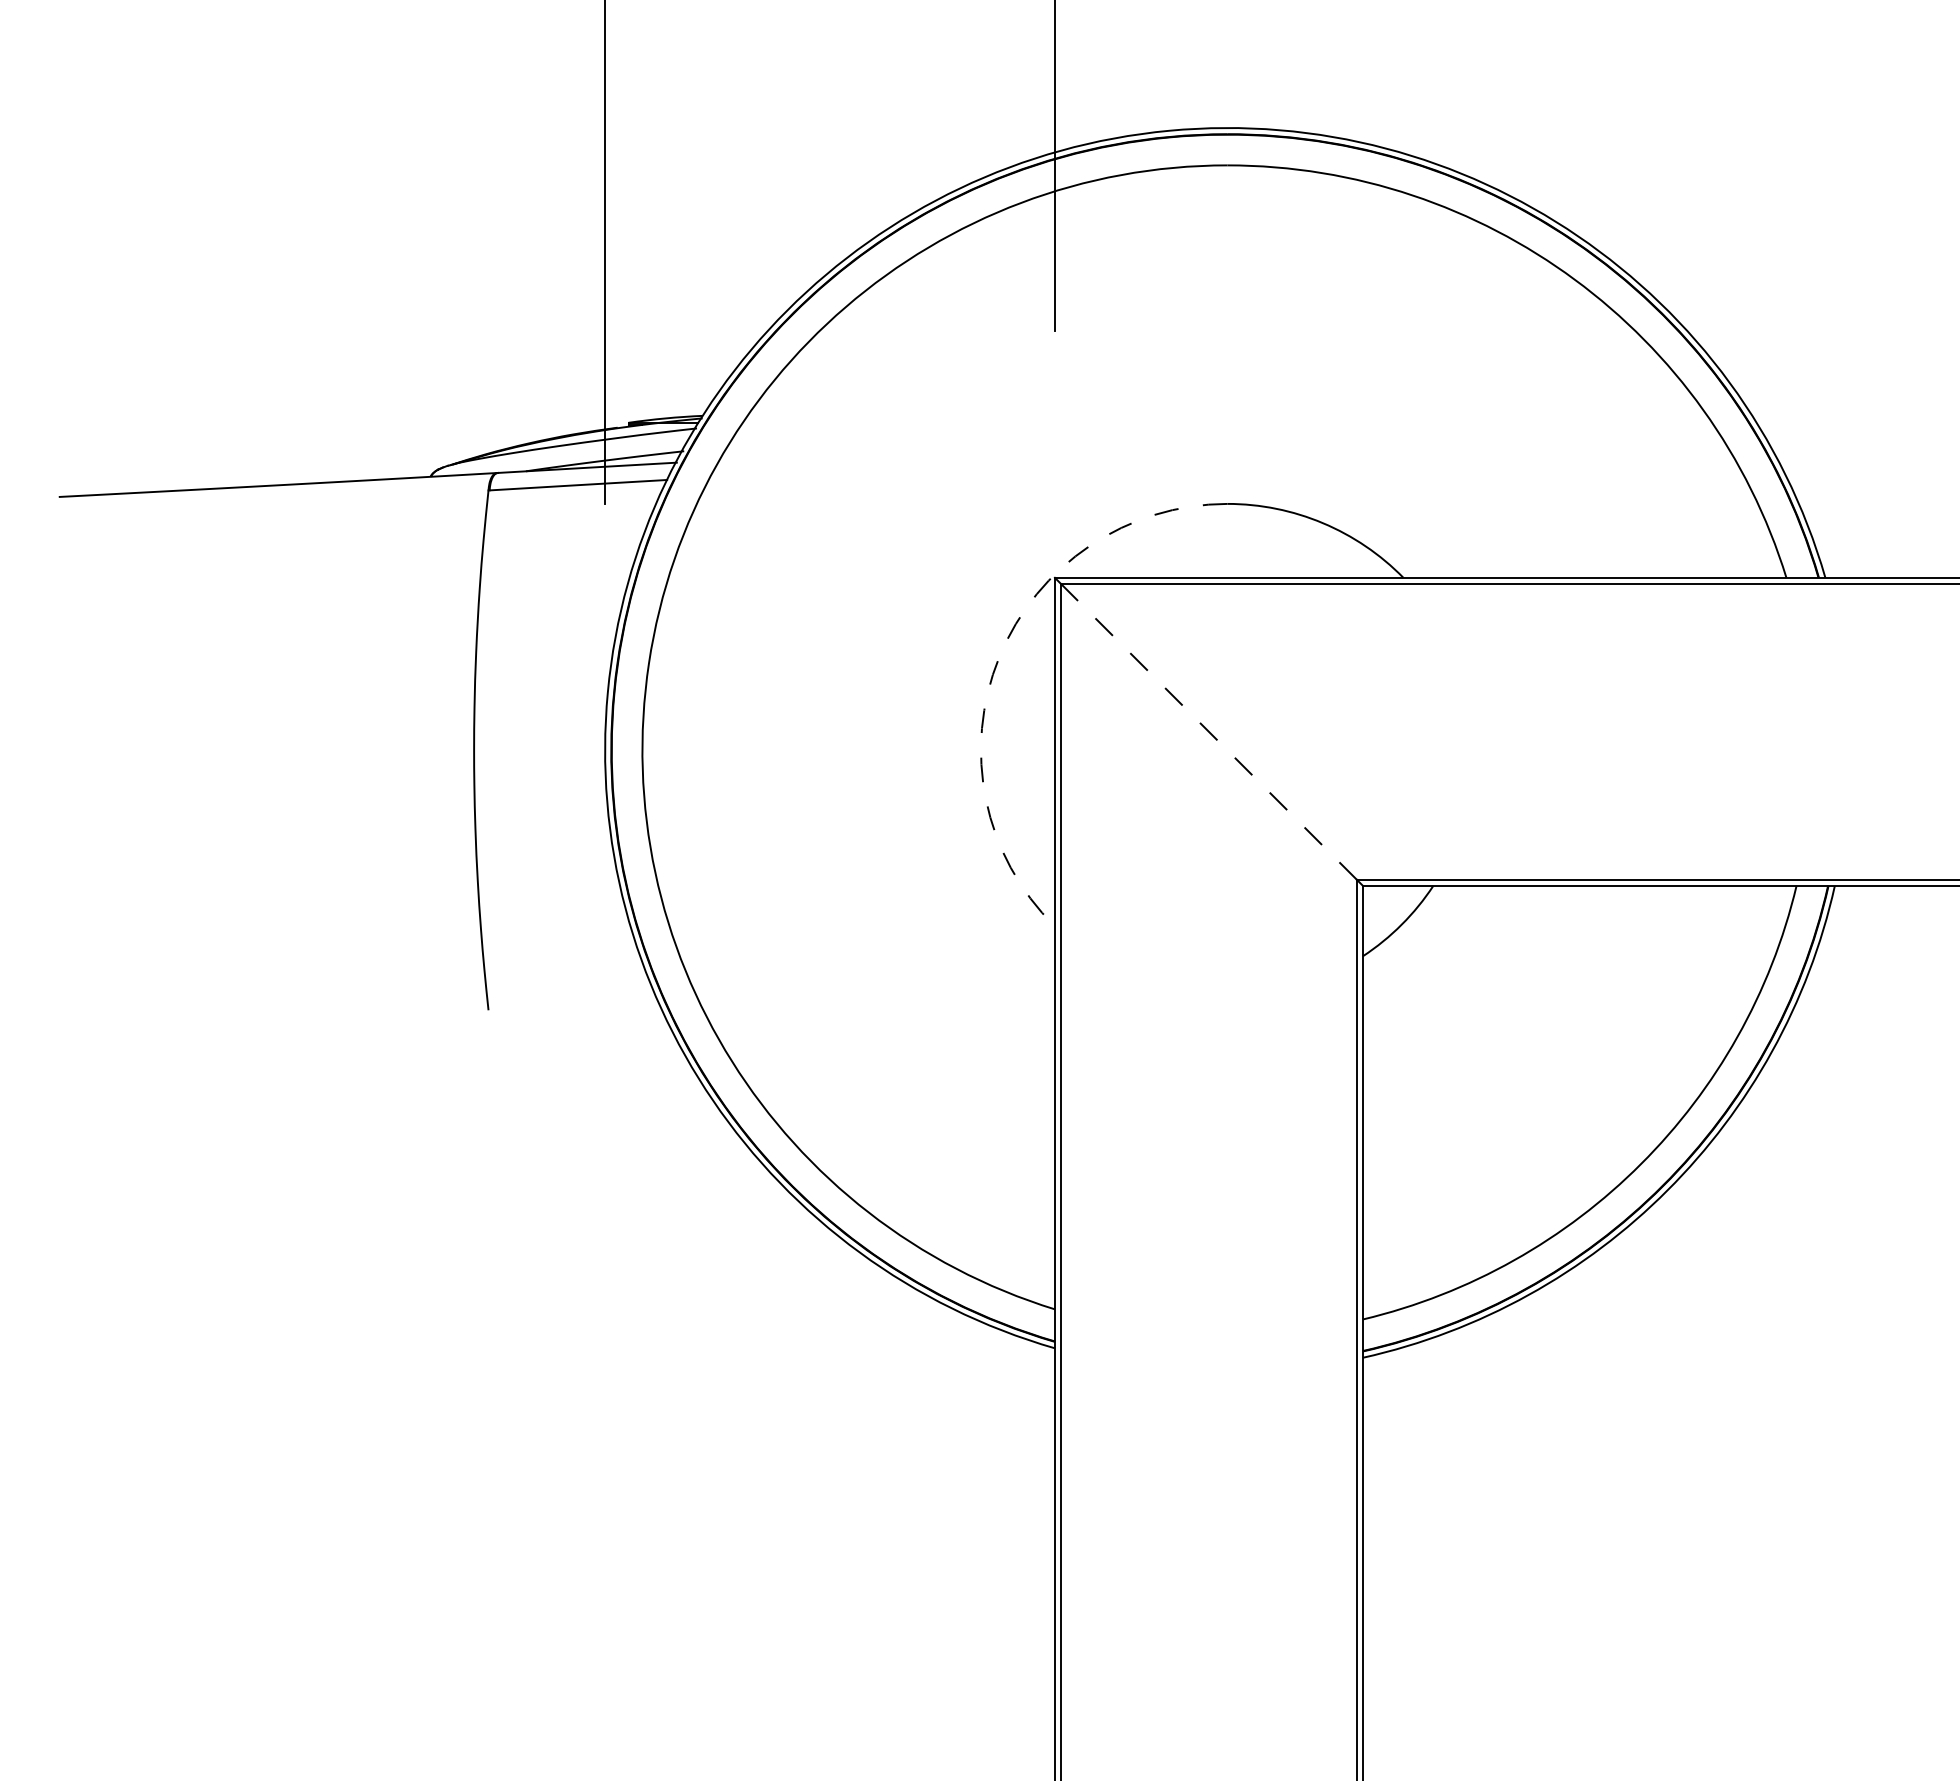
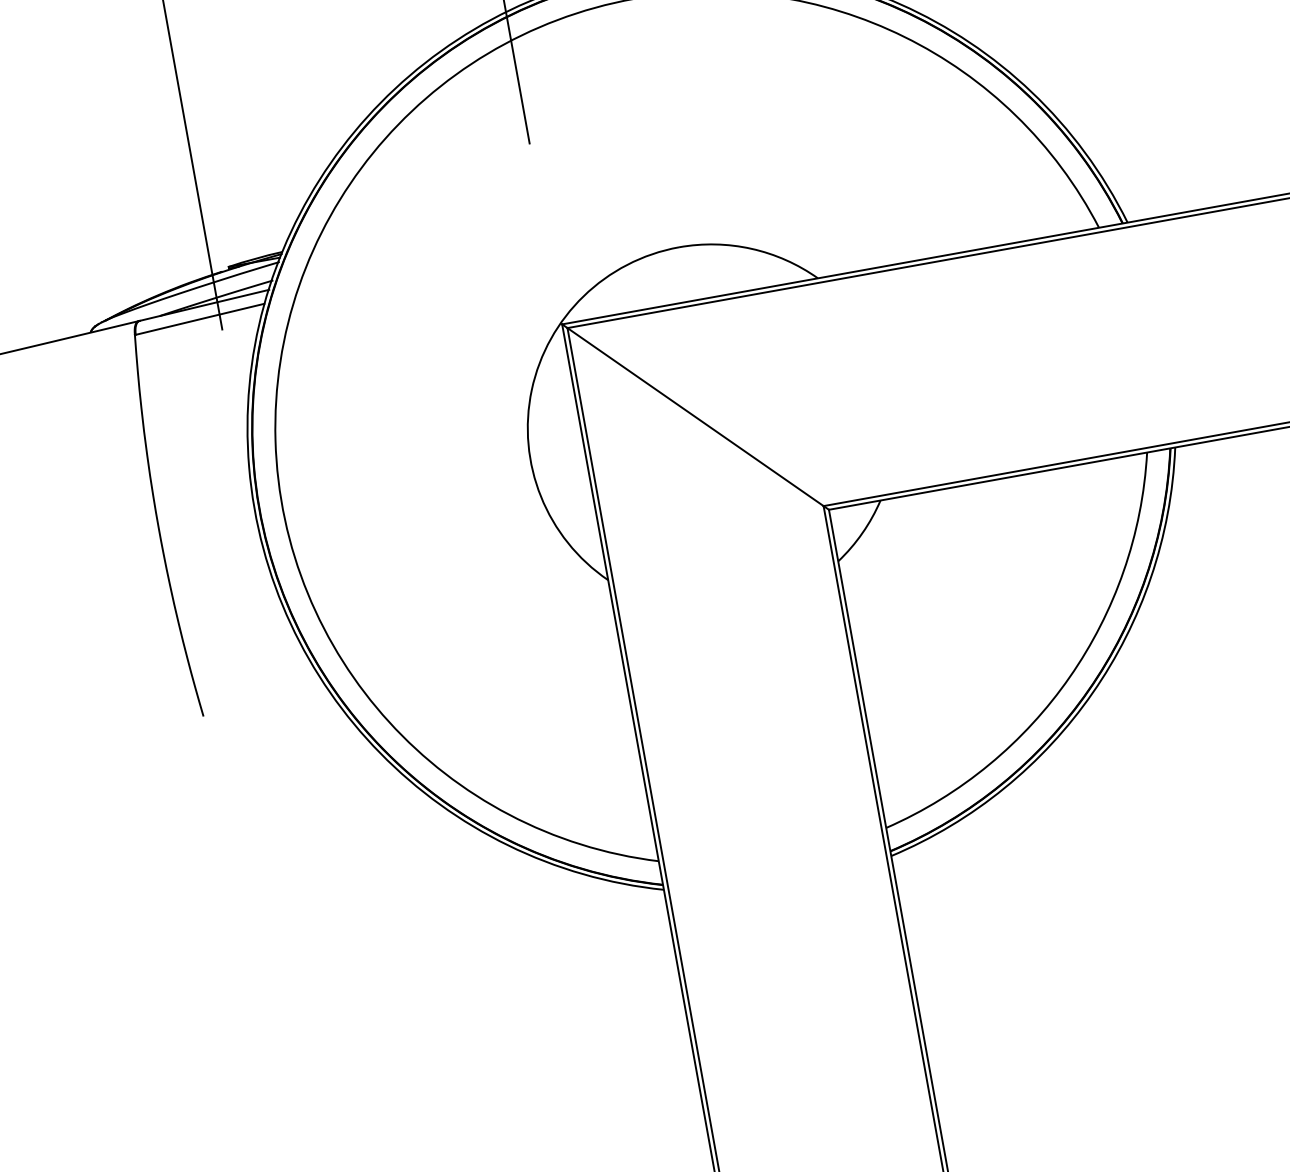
arc: (999, 657) -> (532, 390), dashed -> solid
line: (1208, 731) -> (695, 416), dashed -> solid

